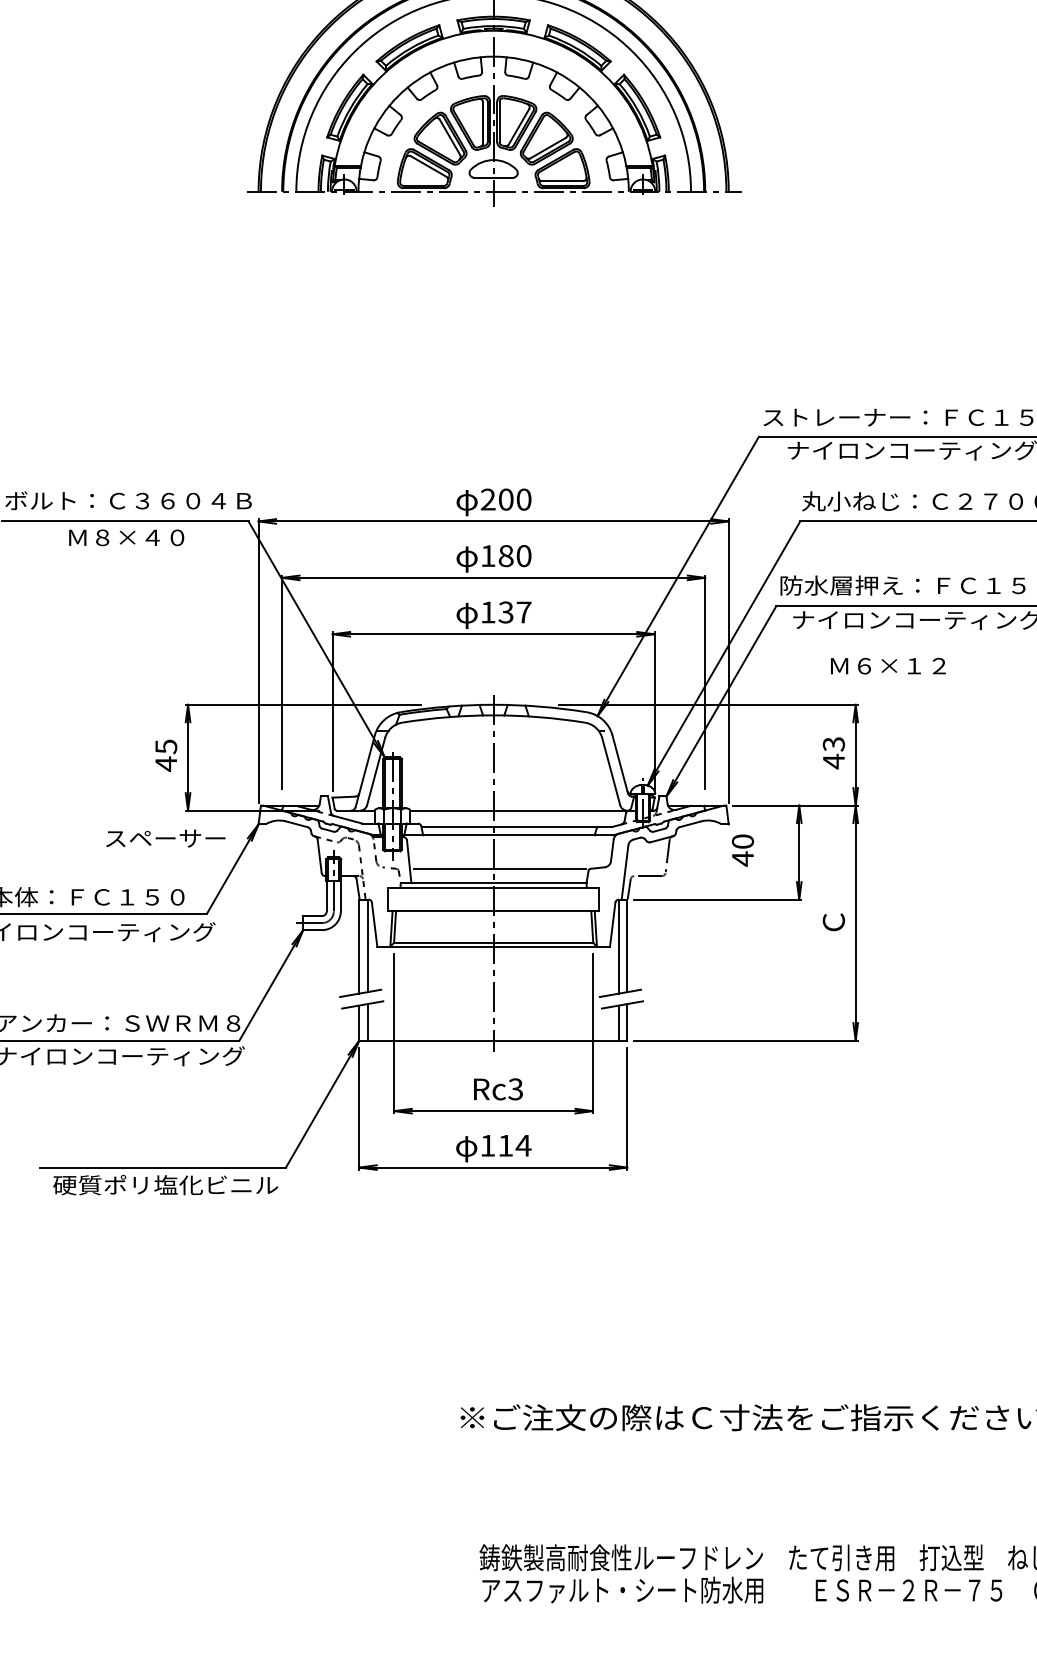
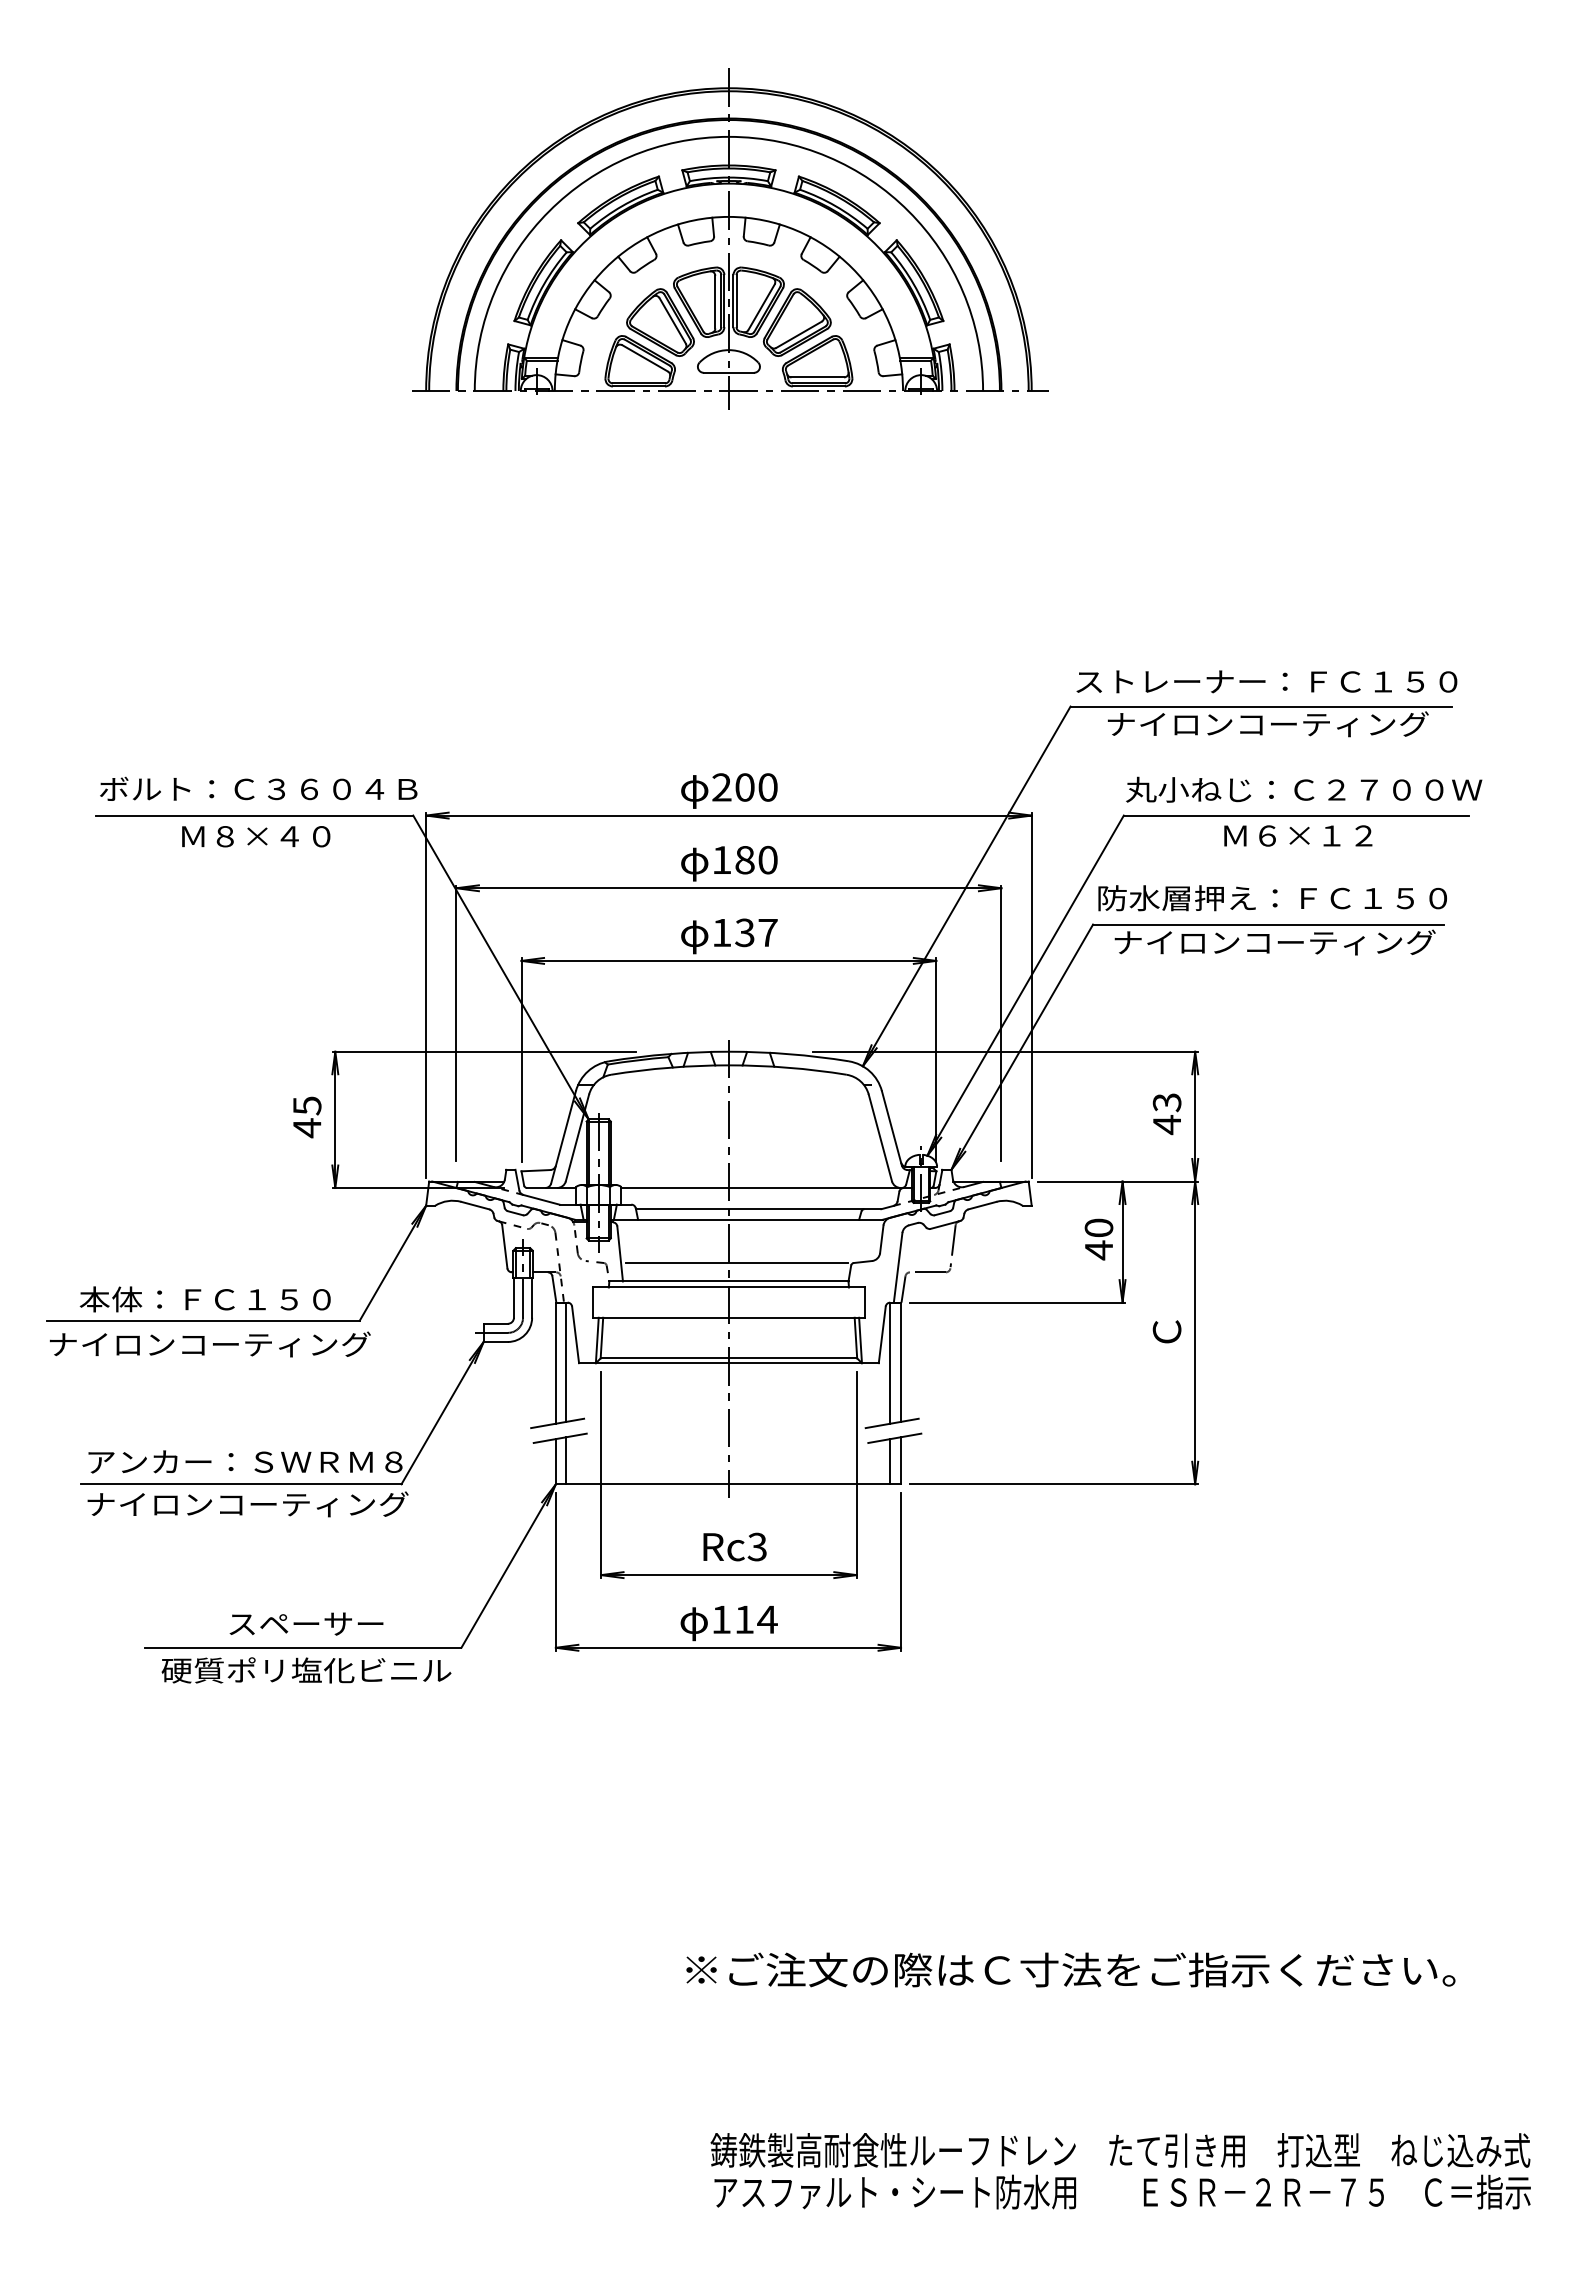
text: (888, 665) -> (1298, 835), moved
text: (165, 838) -> (306, 1623), moved
text: (742, 850) -> (1098, 1239), moved

